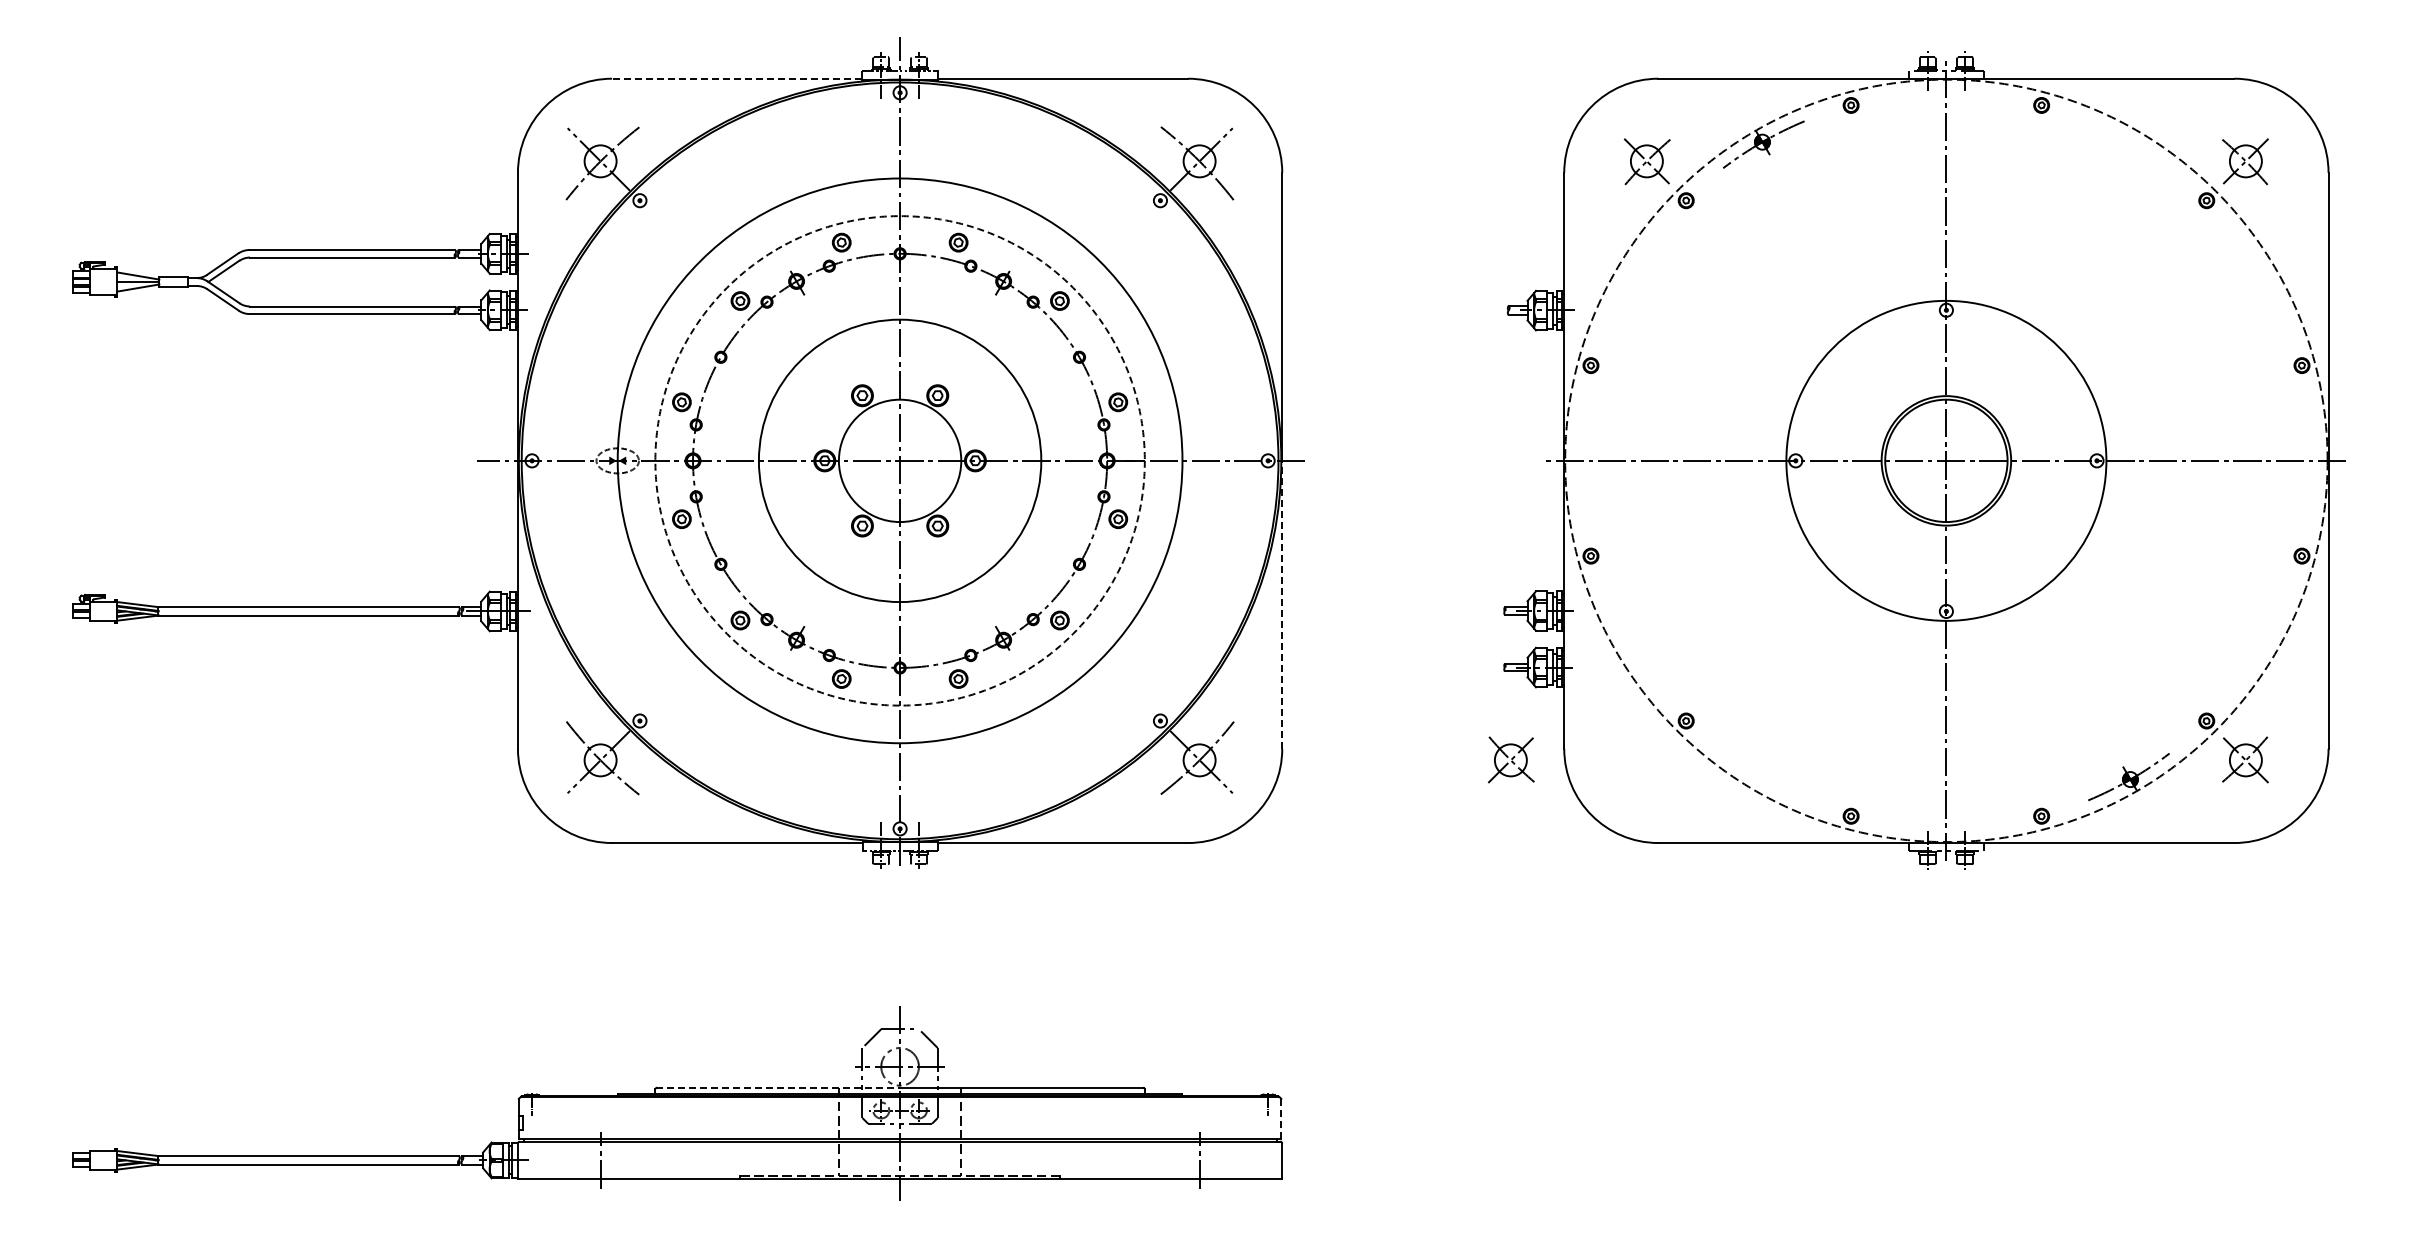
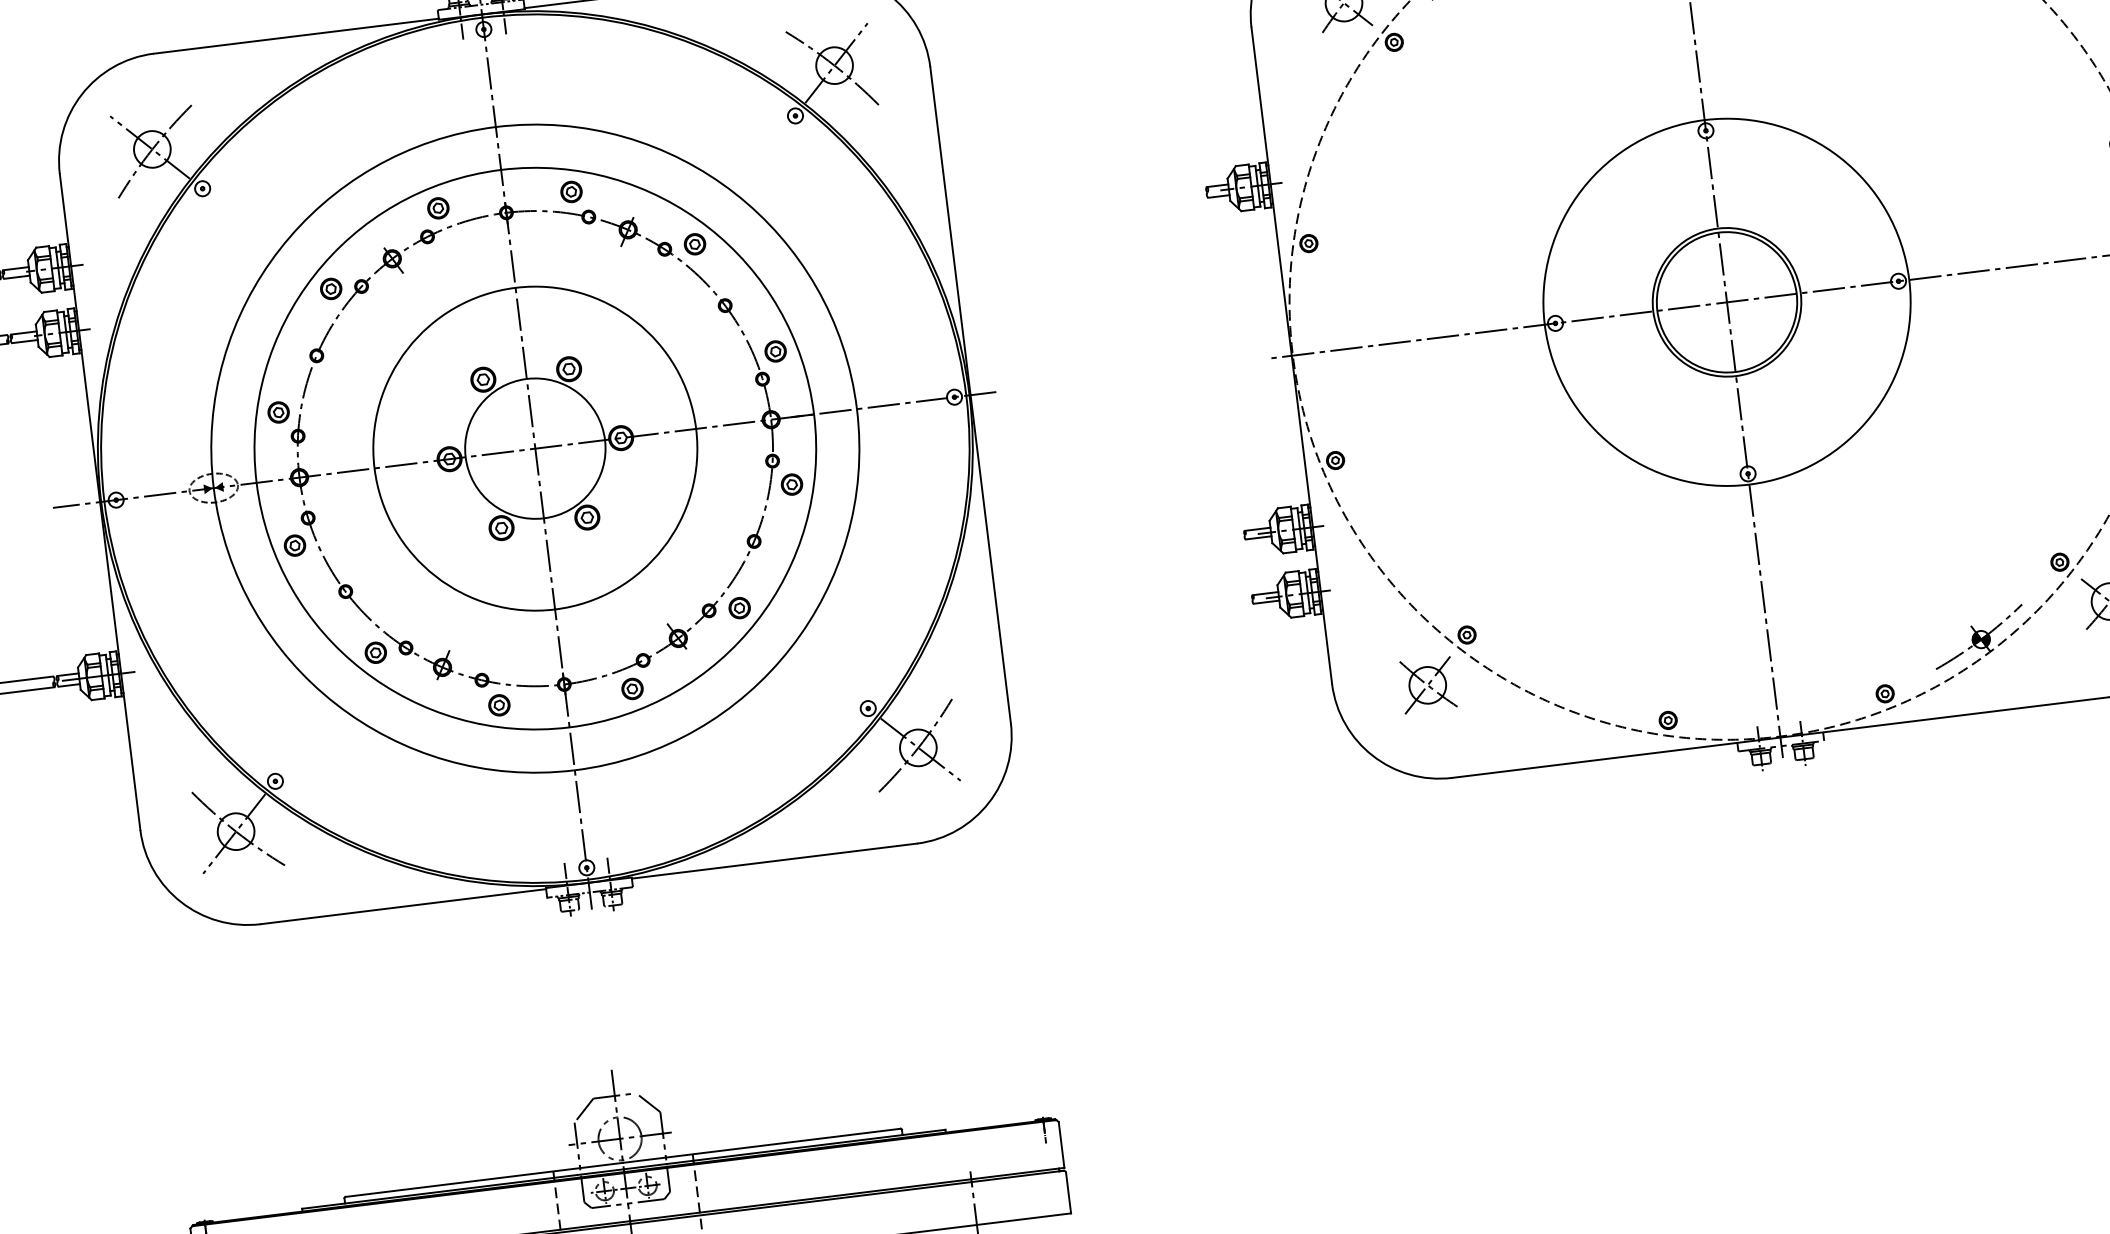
line: (736, 78) -> (295, 36), dashed -> solid
circle: (899, 460) -> (534, 448), dashed -> solid
line: (1282, 604) -> (990, 558), dashed -> solid
part: (1510, 759) -> (1427, 684), moved
line: (778, 1087) -> (484, 1179), dashed -> solid
line: (1281, 1119) -> (1061, 1145), dashed -> solid

